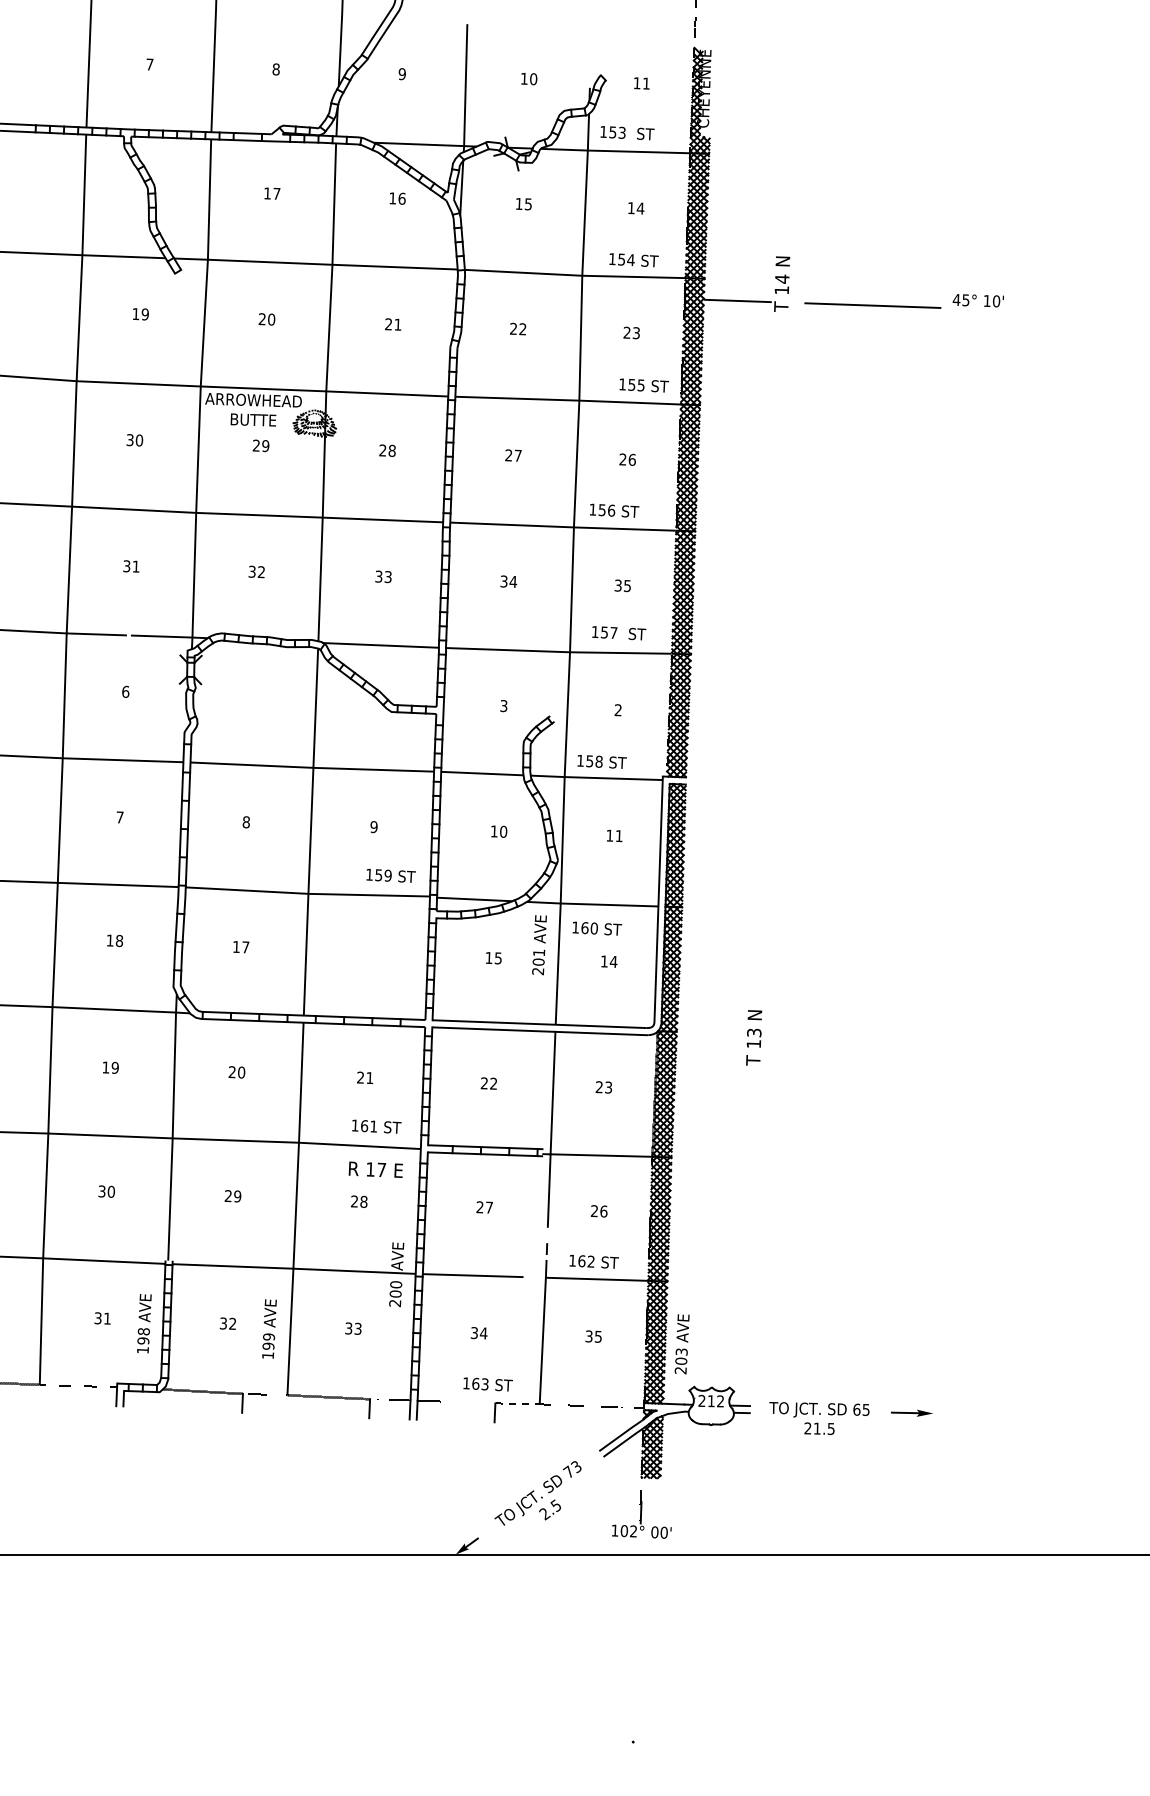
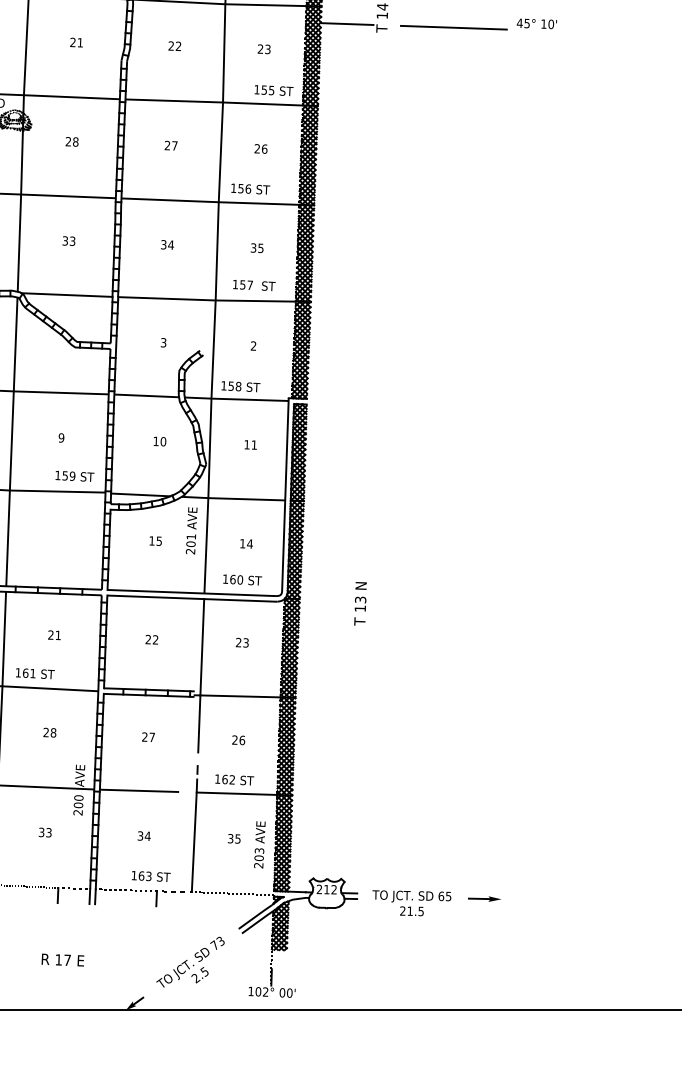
text: (597, 928) -> (242, 579), moved
text: (376, 1126) -> (35, 673), moved
text: (375, 1169) -> (62, 959), moved
text: (681, 1344) -> (259, 845), moved

